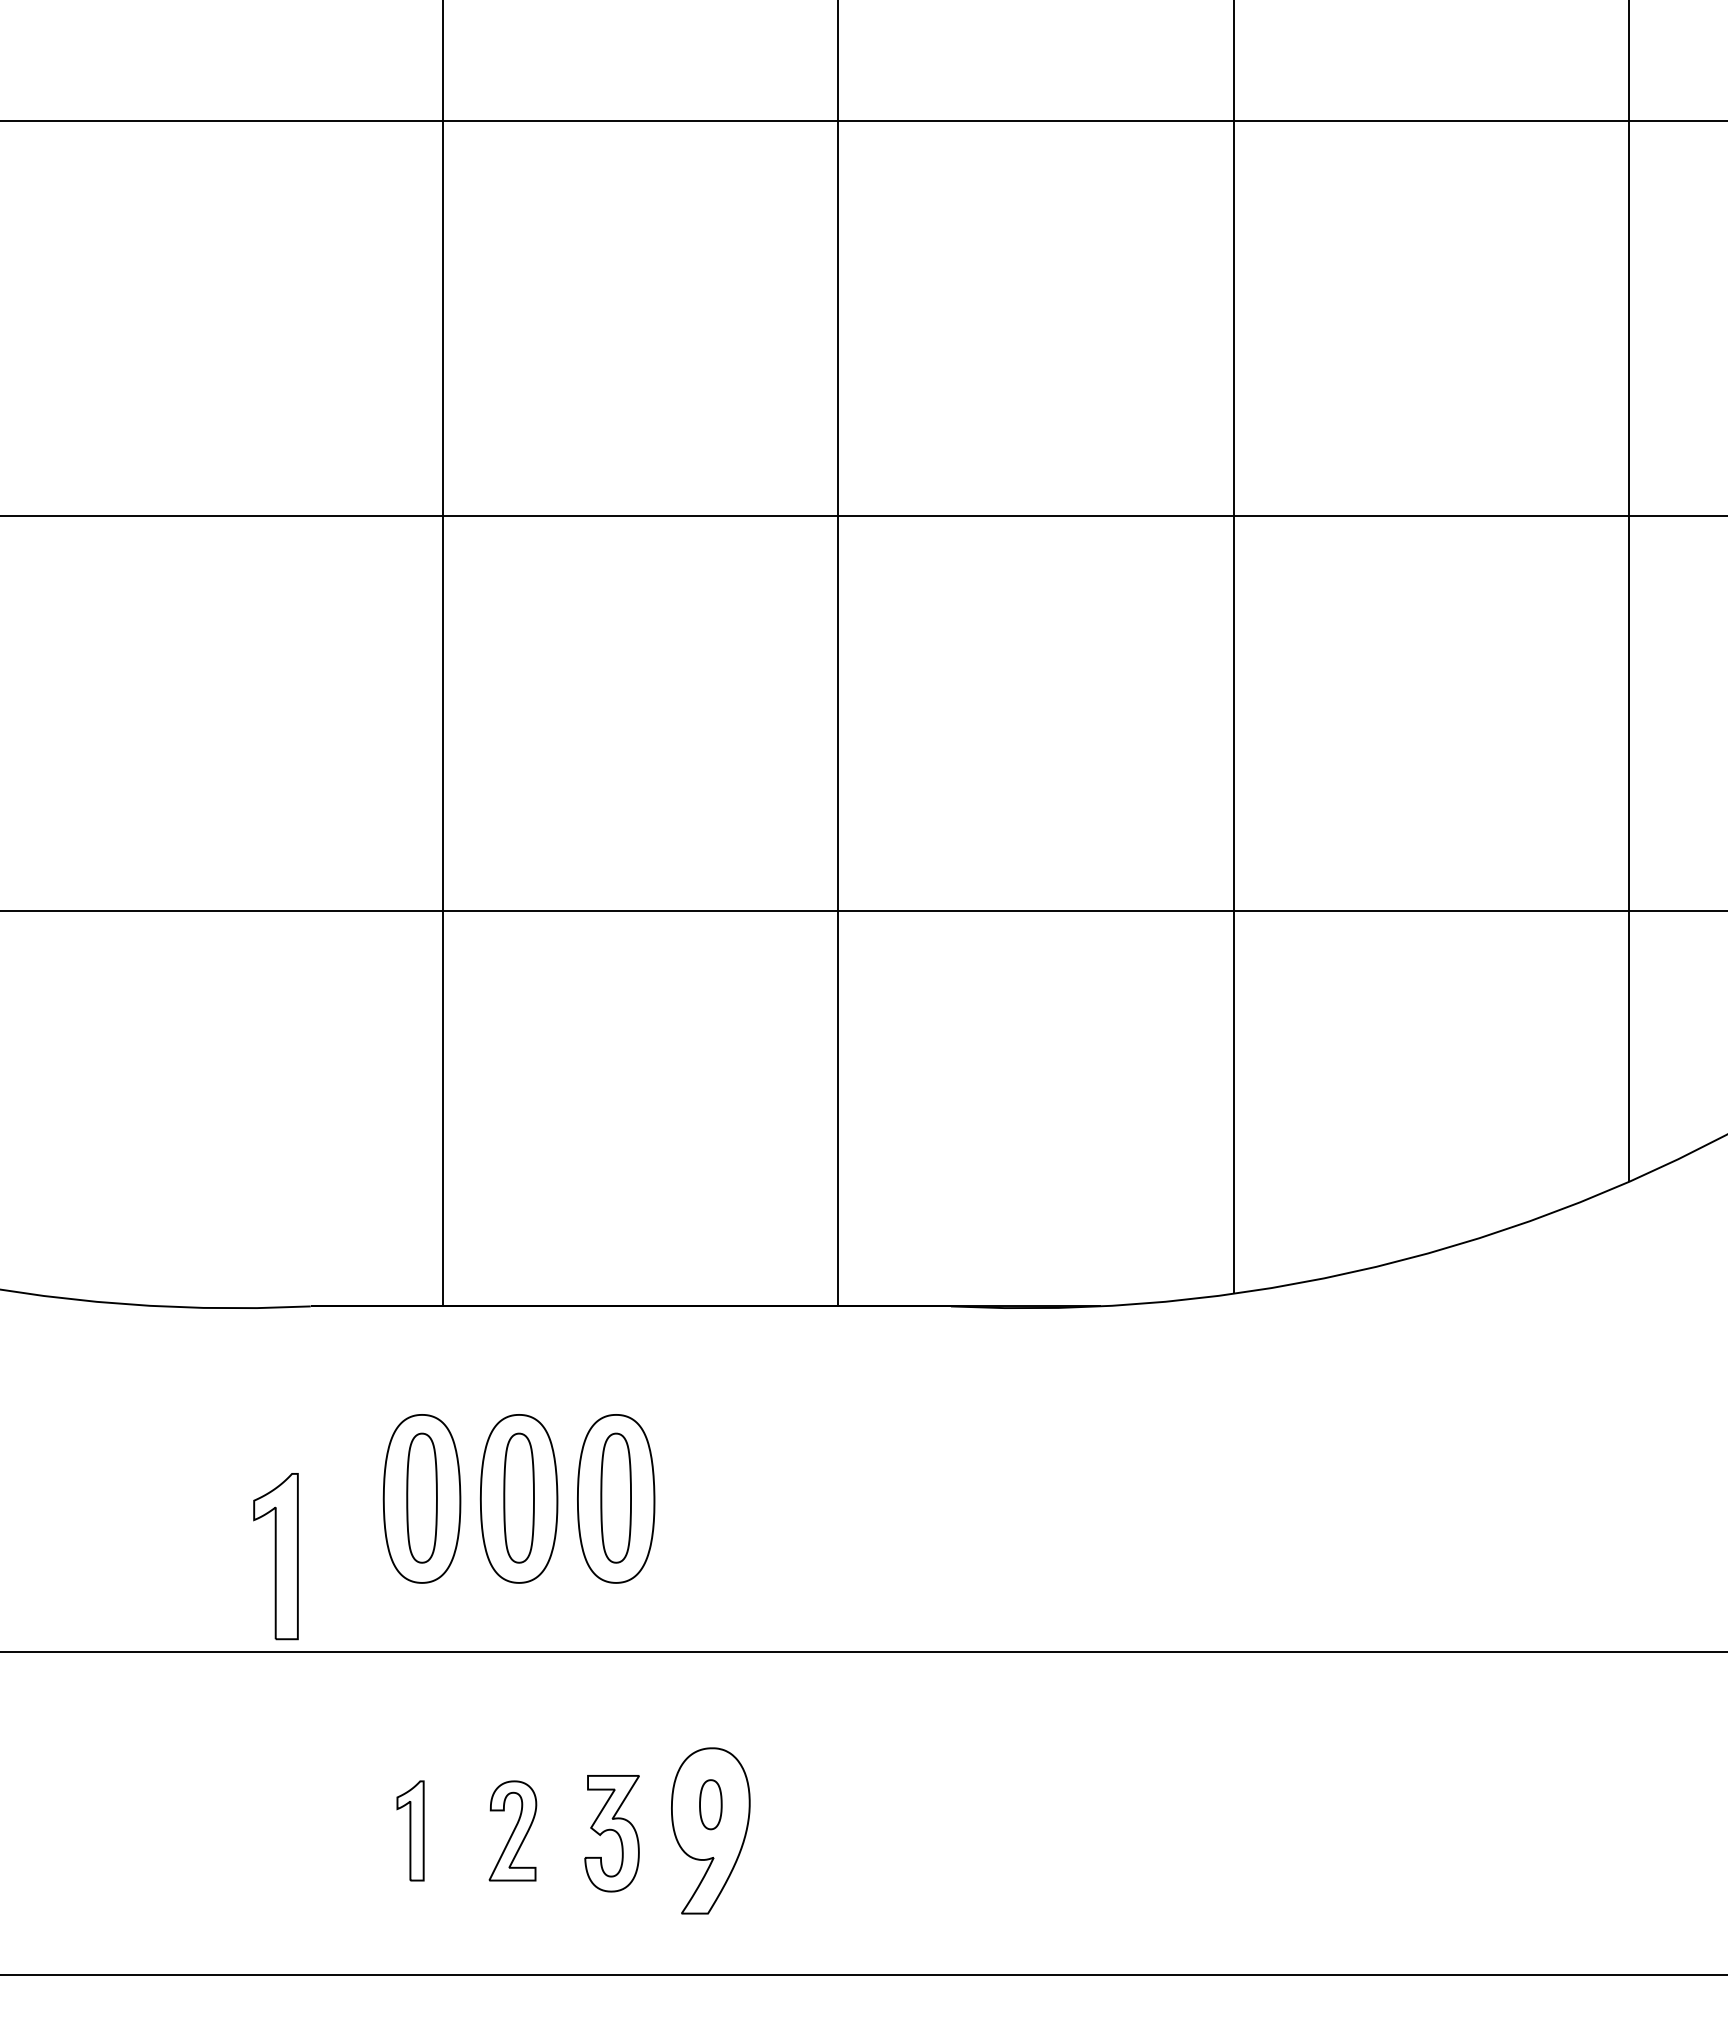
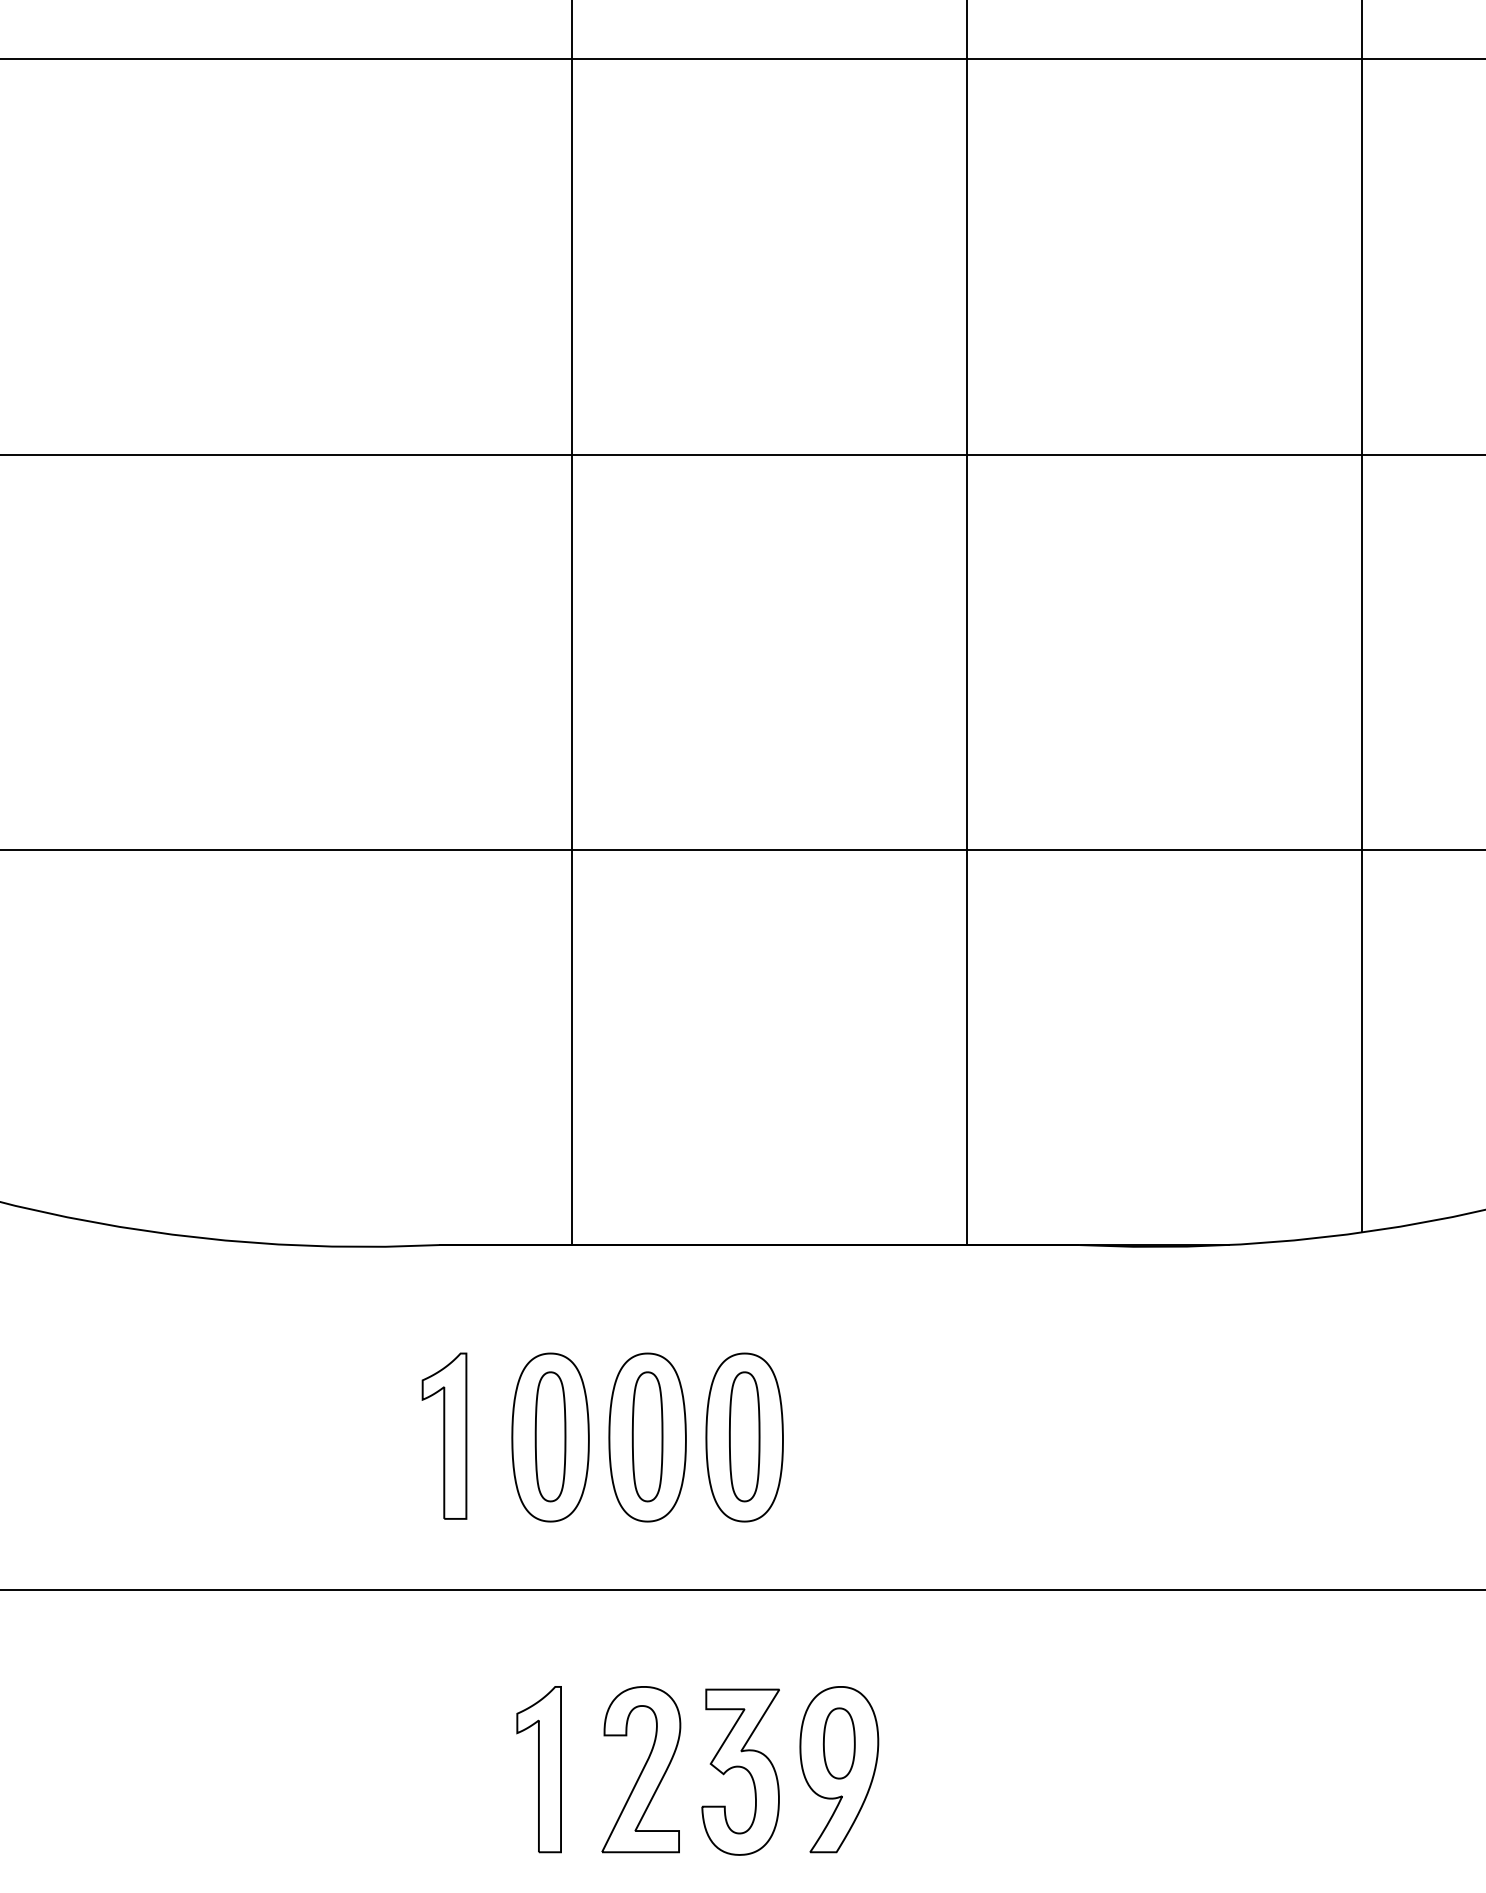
part: (275, 1556) -> (444, 1436), moved
part: (710, 1804) -> (839, 1743), size x1.43
part: (410, 1830) -> (539, 1769), size x1.67
part: (512, 1830) -> (641, 1769), size x1.67
part: (611, 1833) -> (740, 1772), size x1.43

